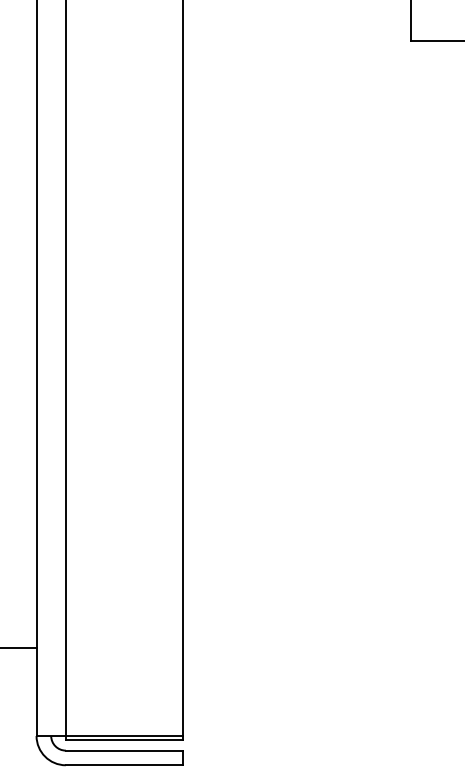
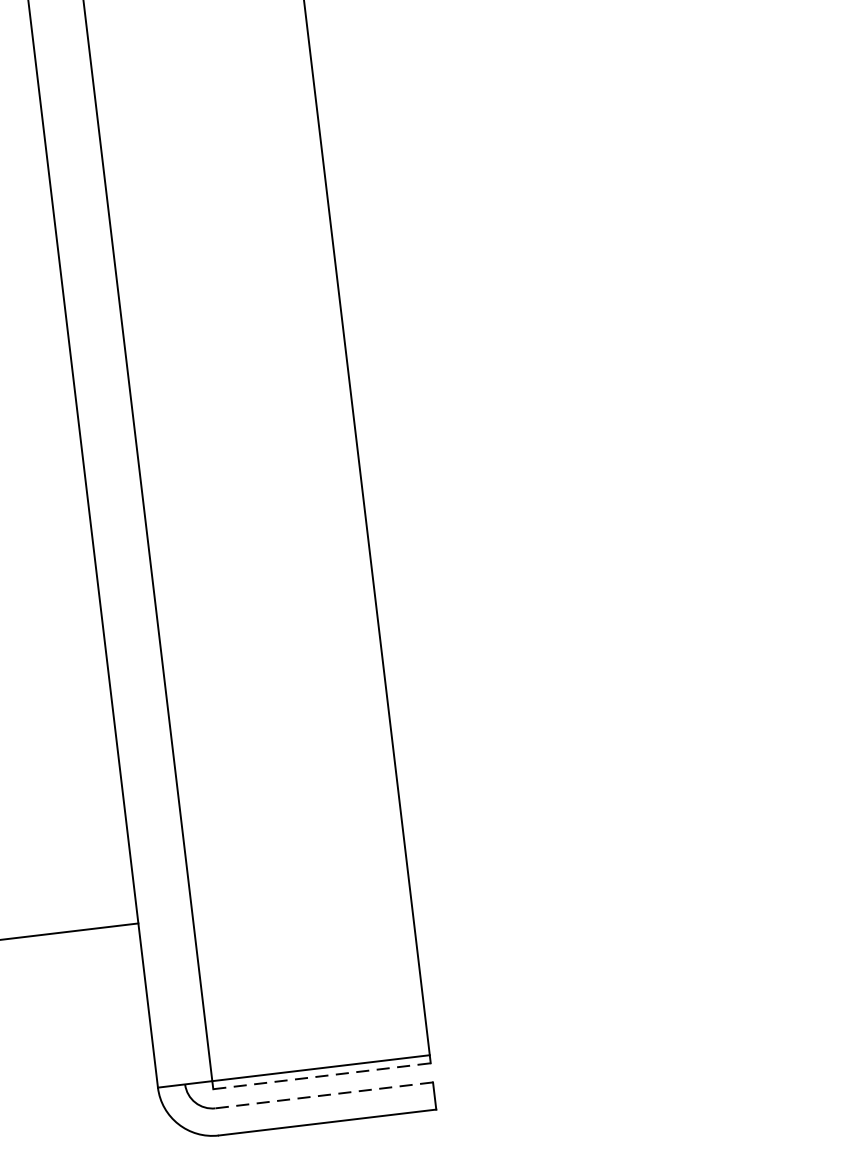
line: (124, 740) -> (322, 1076), solid -> dashed
line: (124, 750) -> (324, 1095), solid -> dashed

